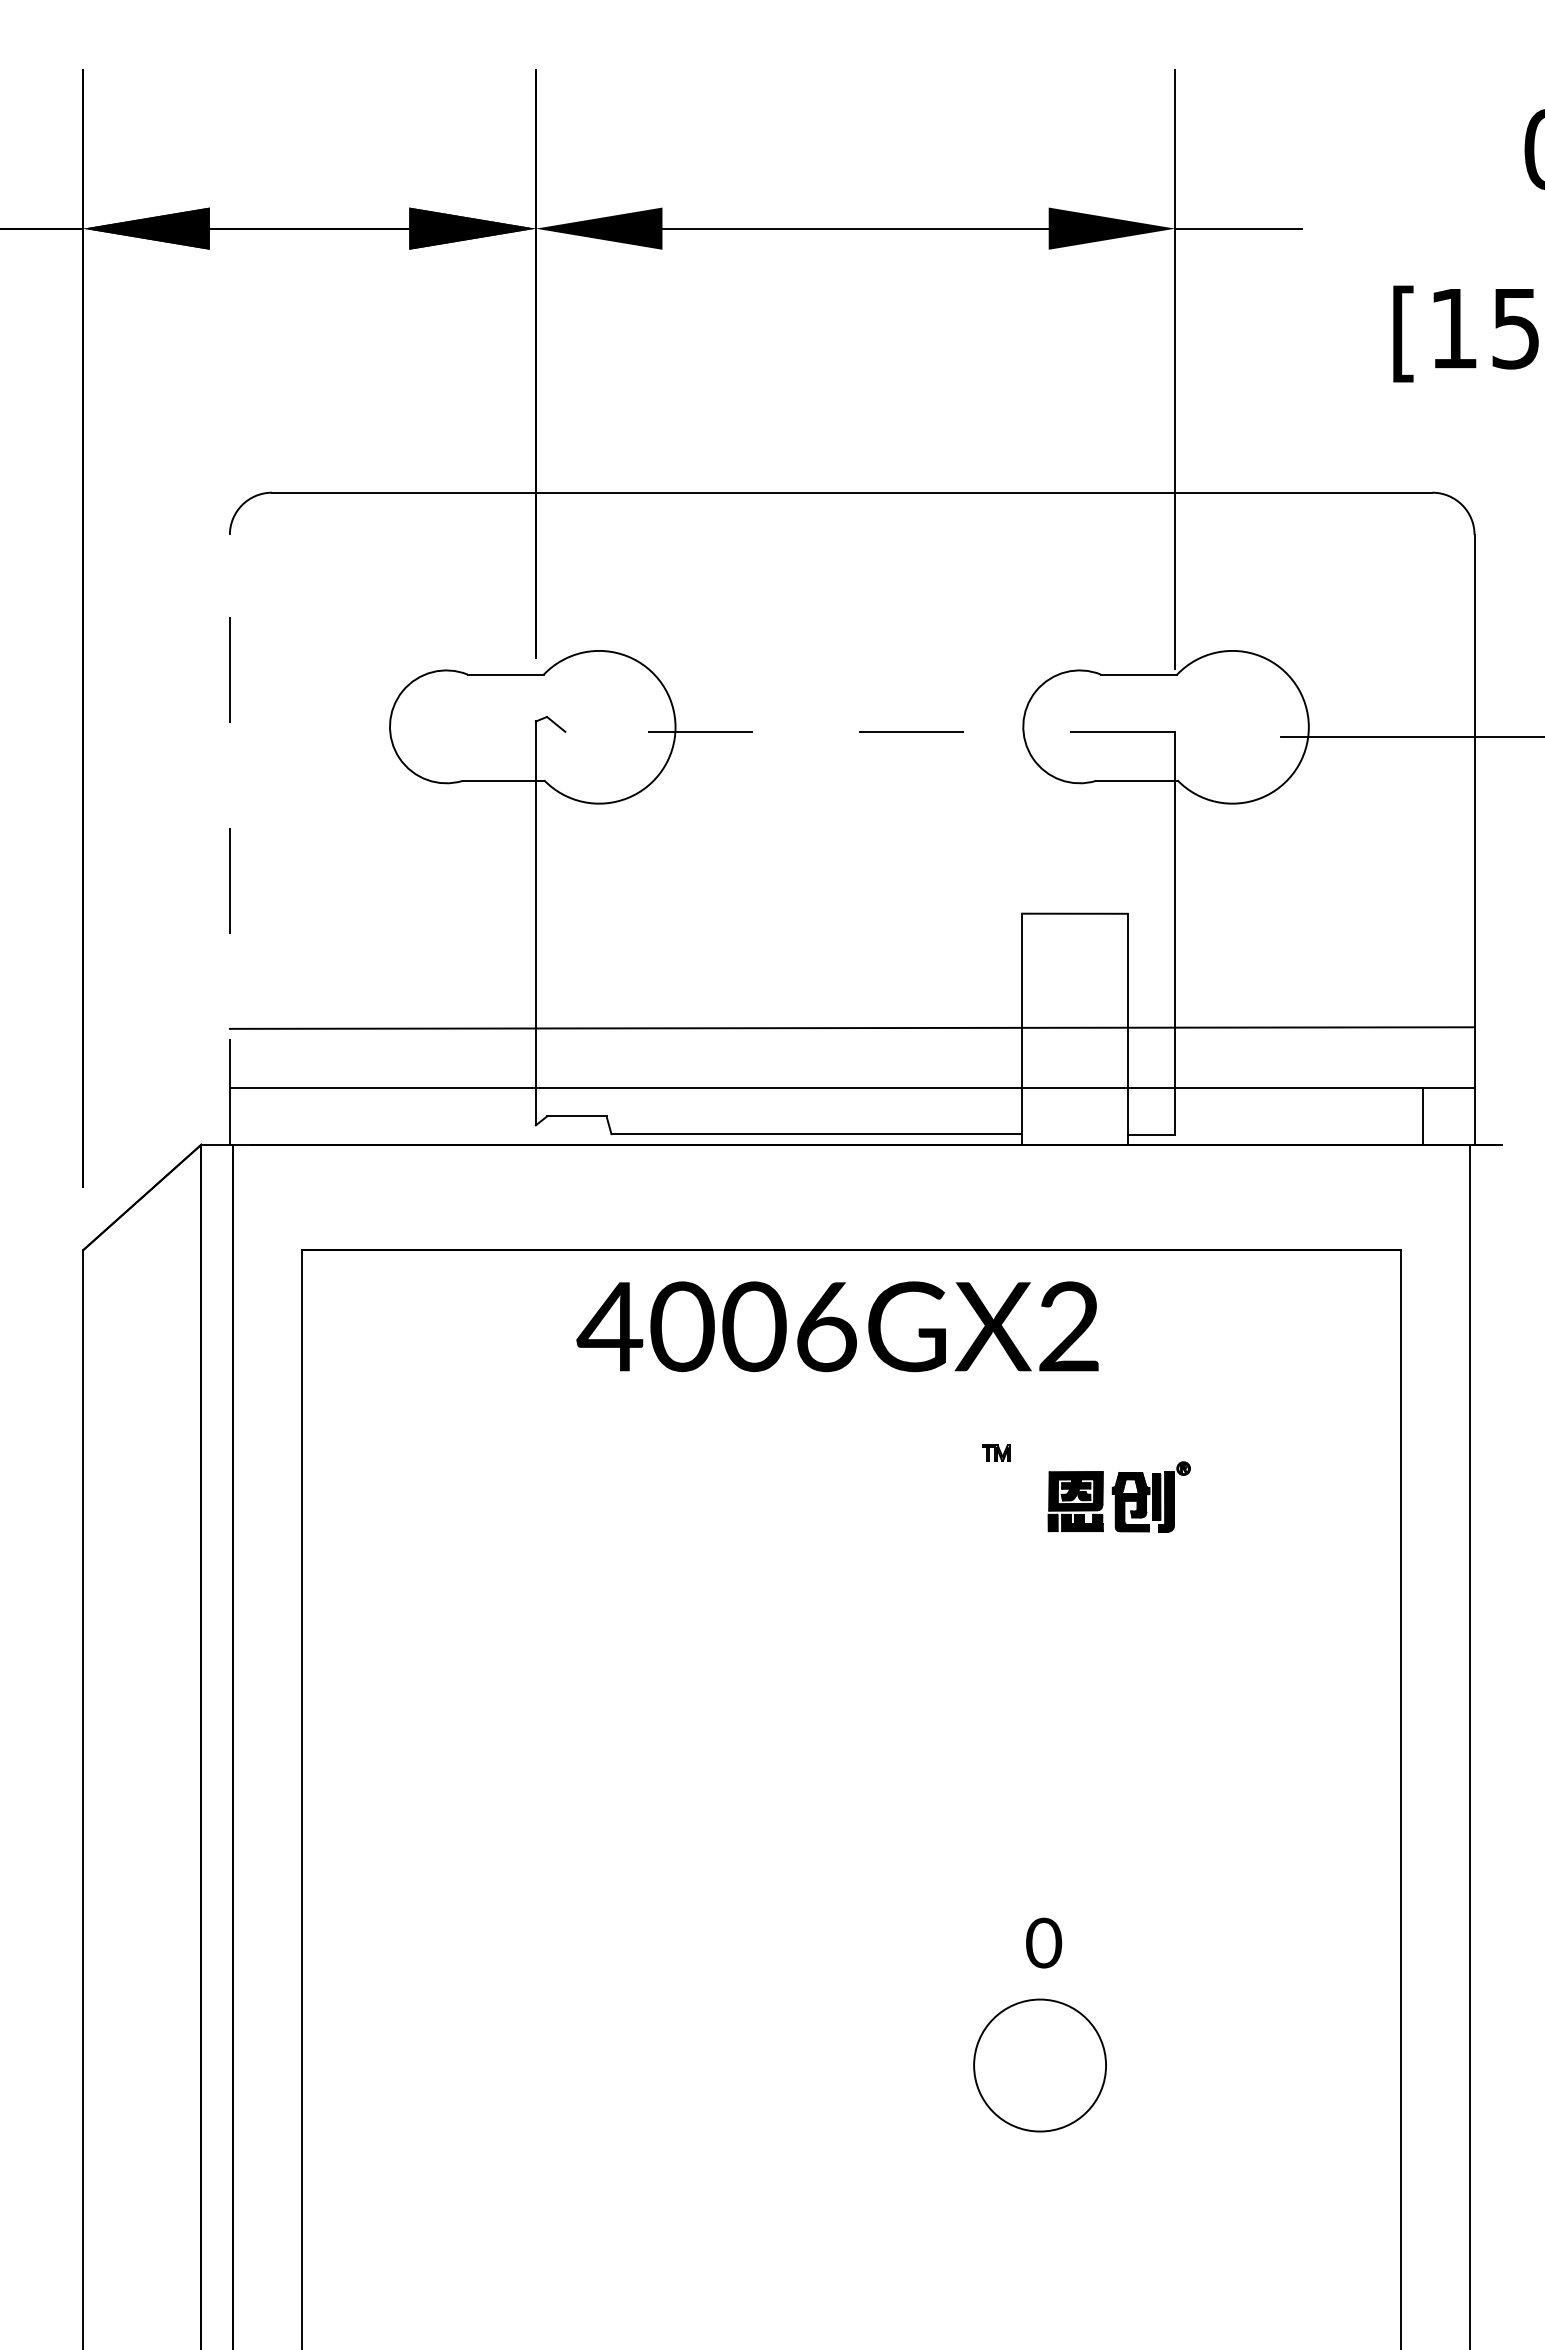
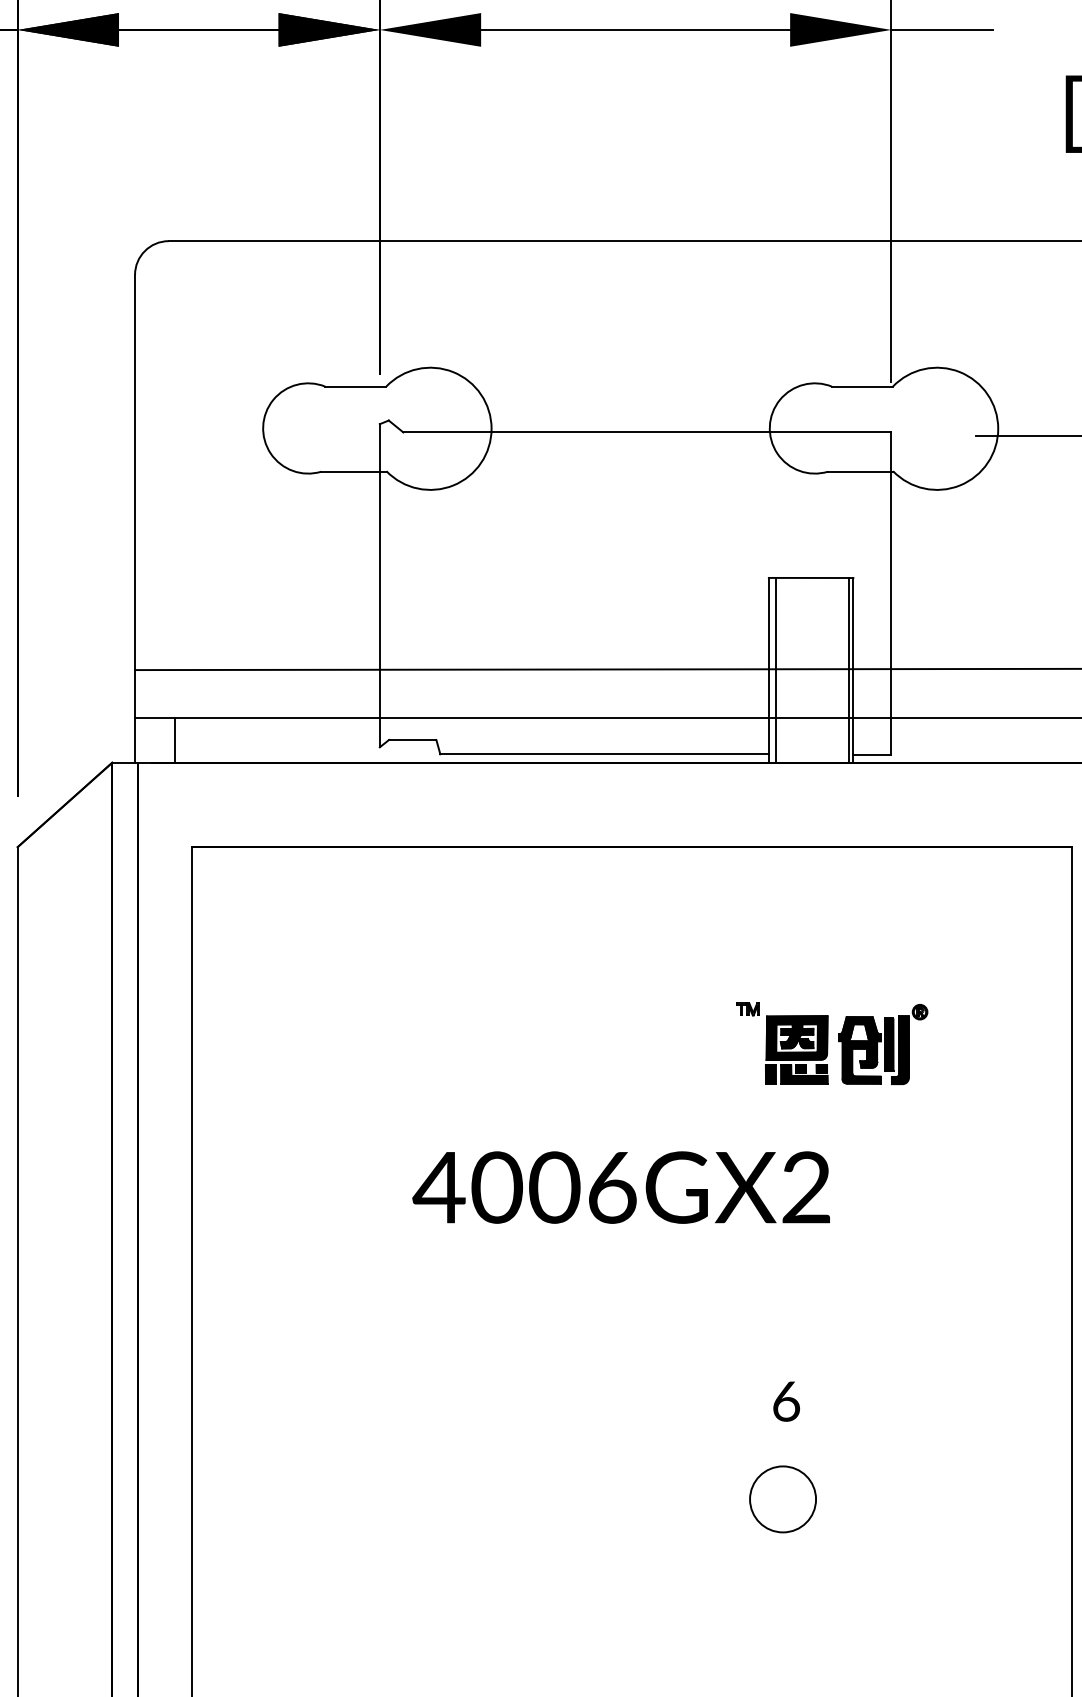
line: (869, 731) -> (646, 432), dashed -> solid
line: (229, 839) -> (134, 518), dashed -> solid
line: (1030, 1028) -> (775, 669), added
line: (1122, 1028) -> (849, 669), added
line: (279, 1116) -> (174, 740), added
text: (837, 1326) -> (621, 1187), moved
part: (1119, 1496) -> (846, 1044), size x1.43
text: (1044, 1942) -> (786, 1400), 0 -> 6
circle: (1039, 2065) -> (782, 1499), size x0.62

